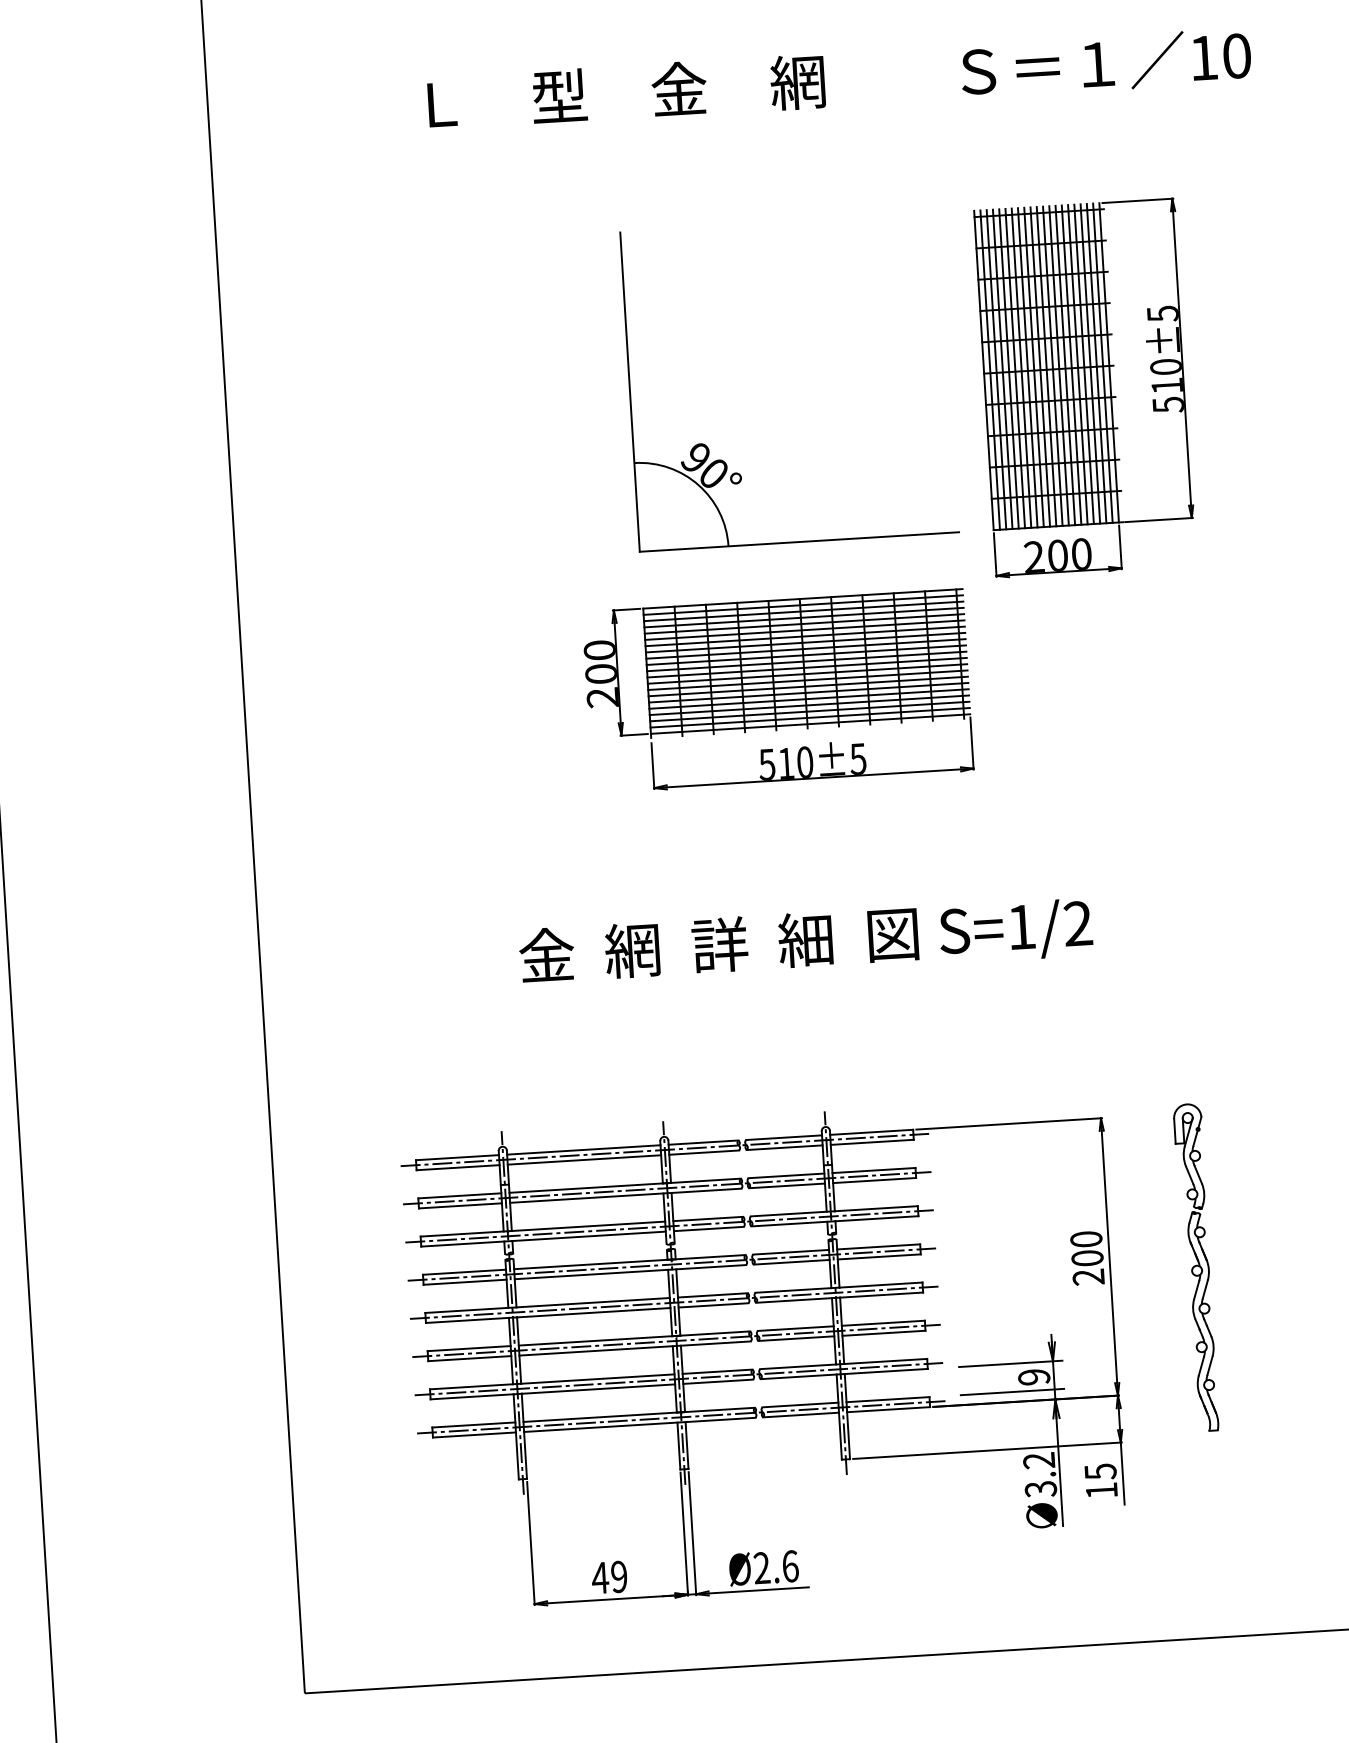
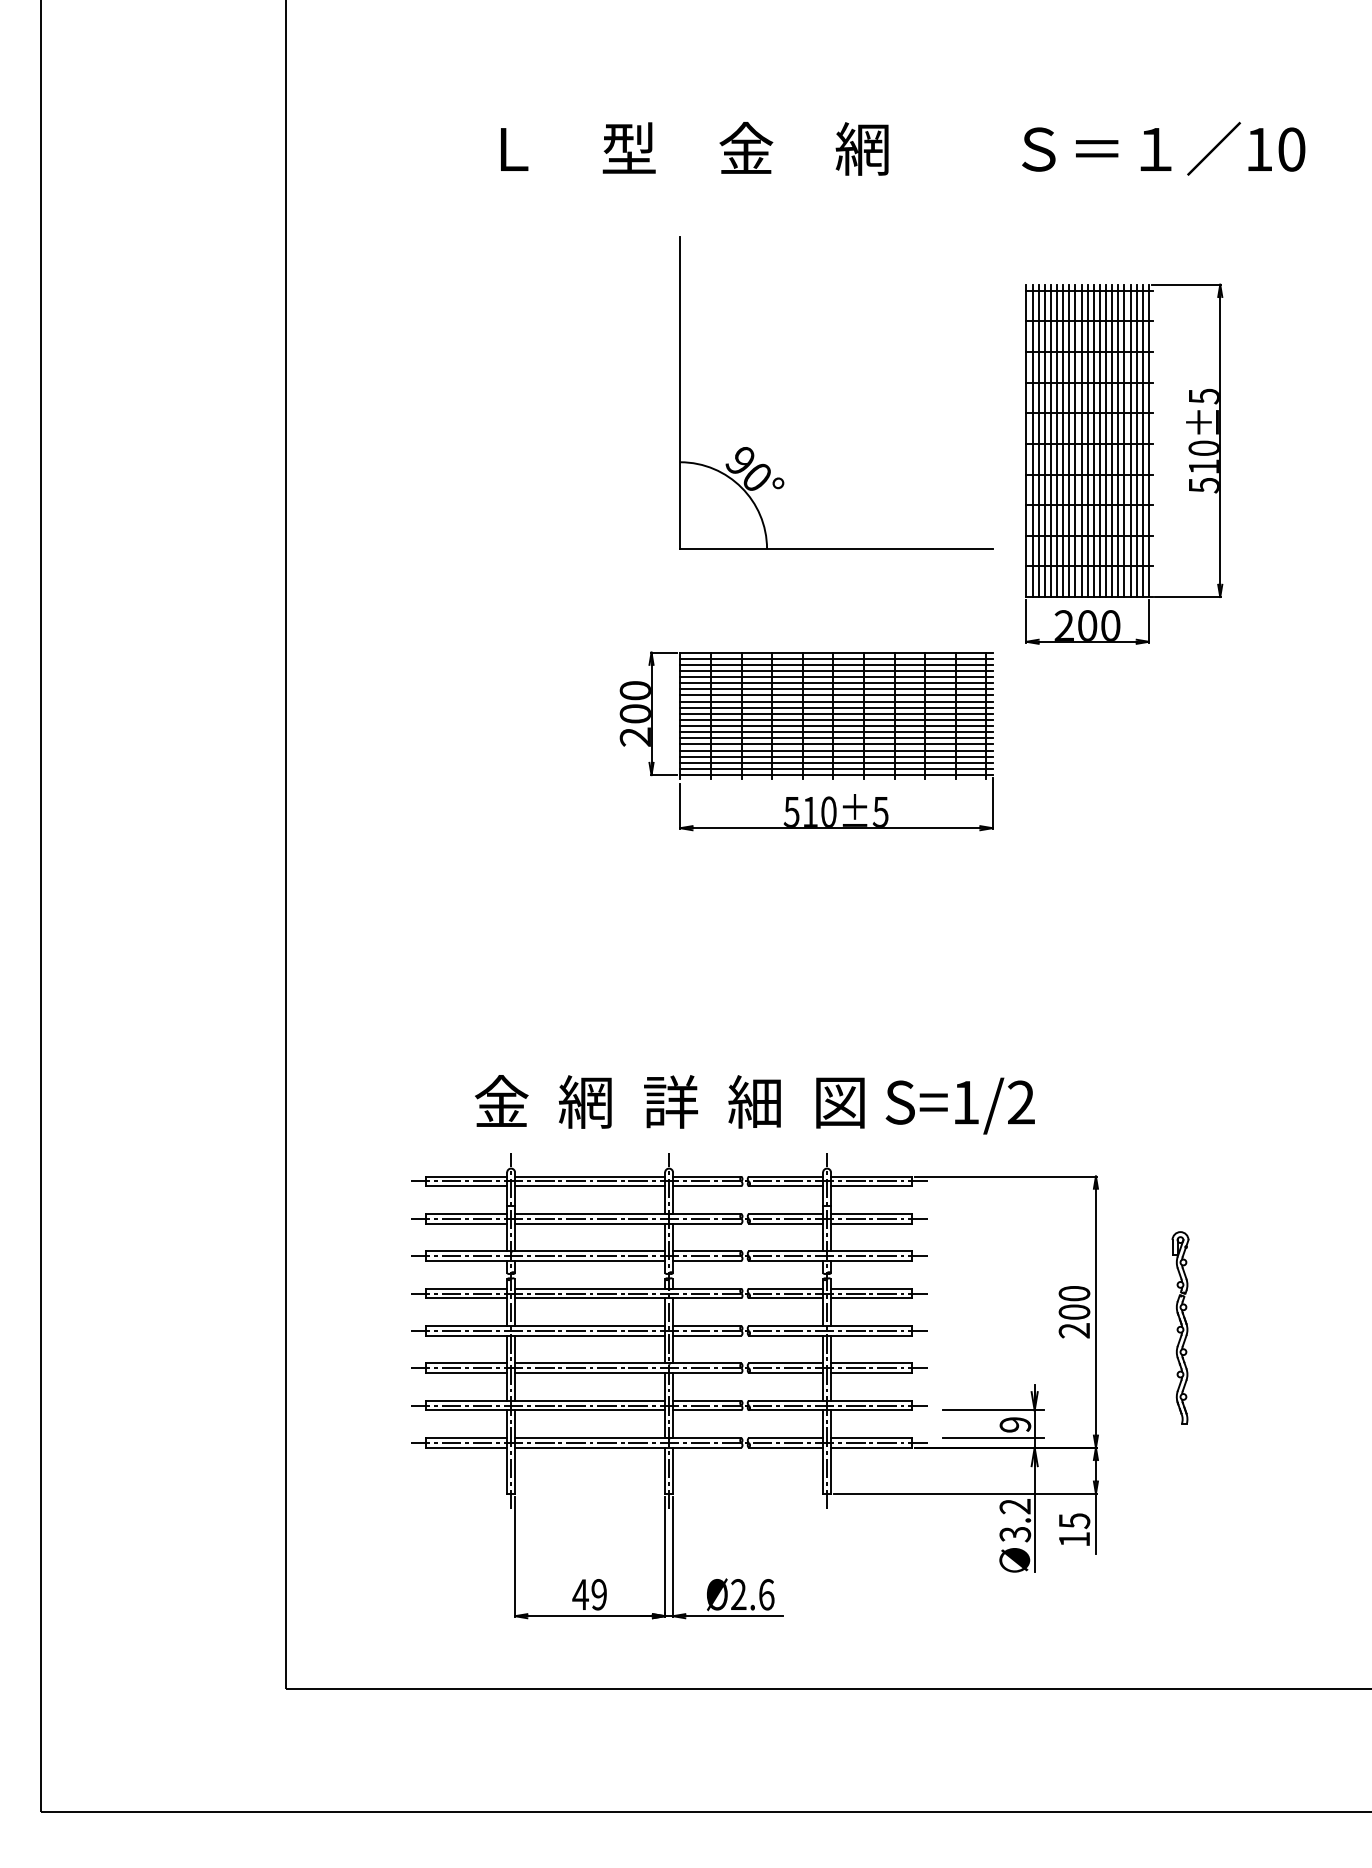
part: (722, 459) -> (766, 464), moved
text: (805, 942) -> (754, 1104), moved
part: (1196, 1267) -> (1180, 1327), size x0.6

